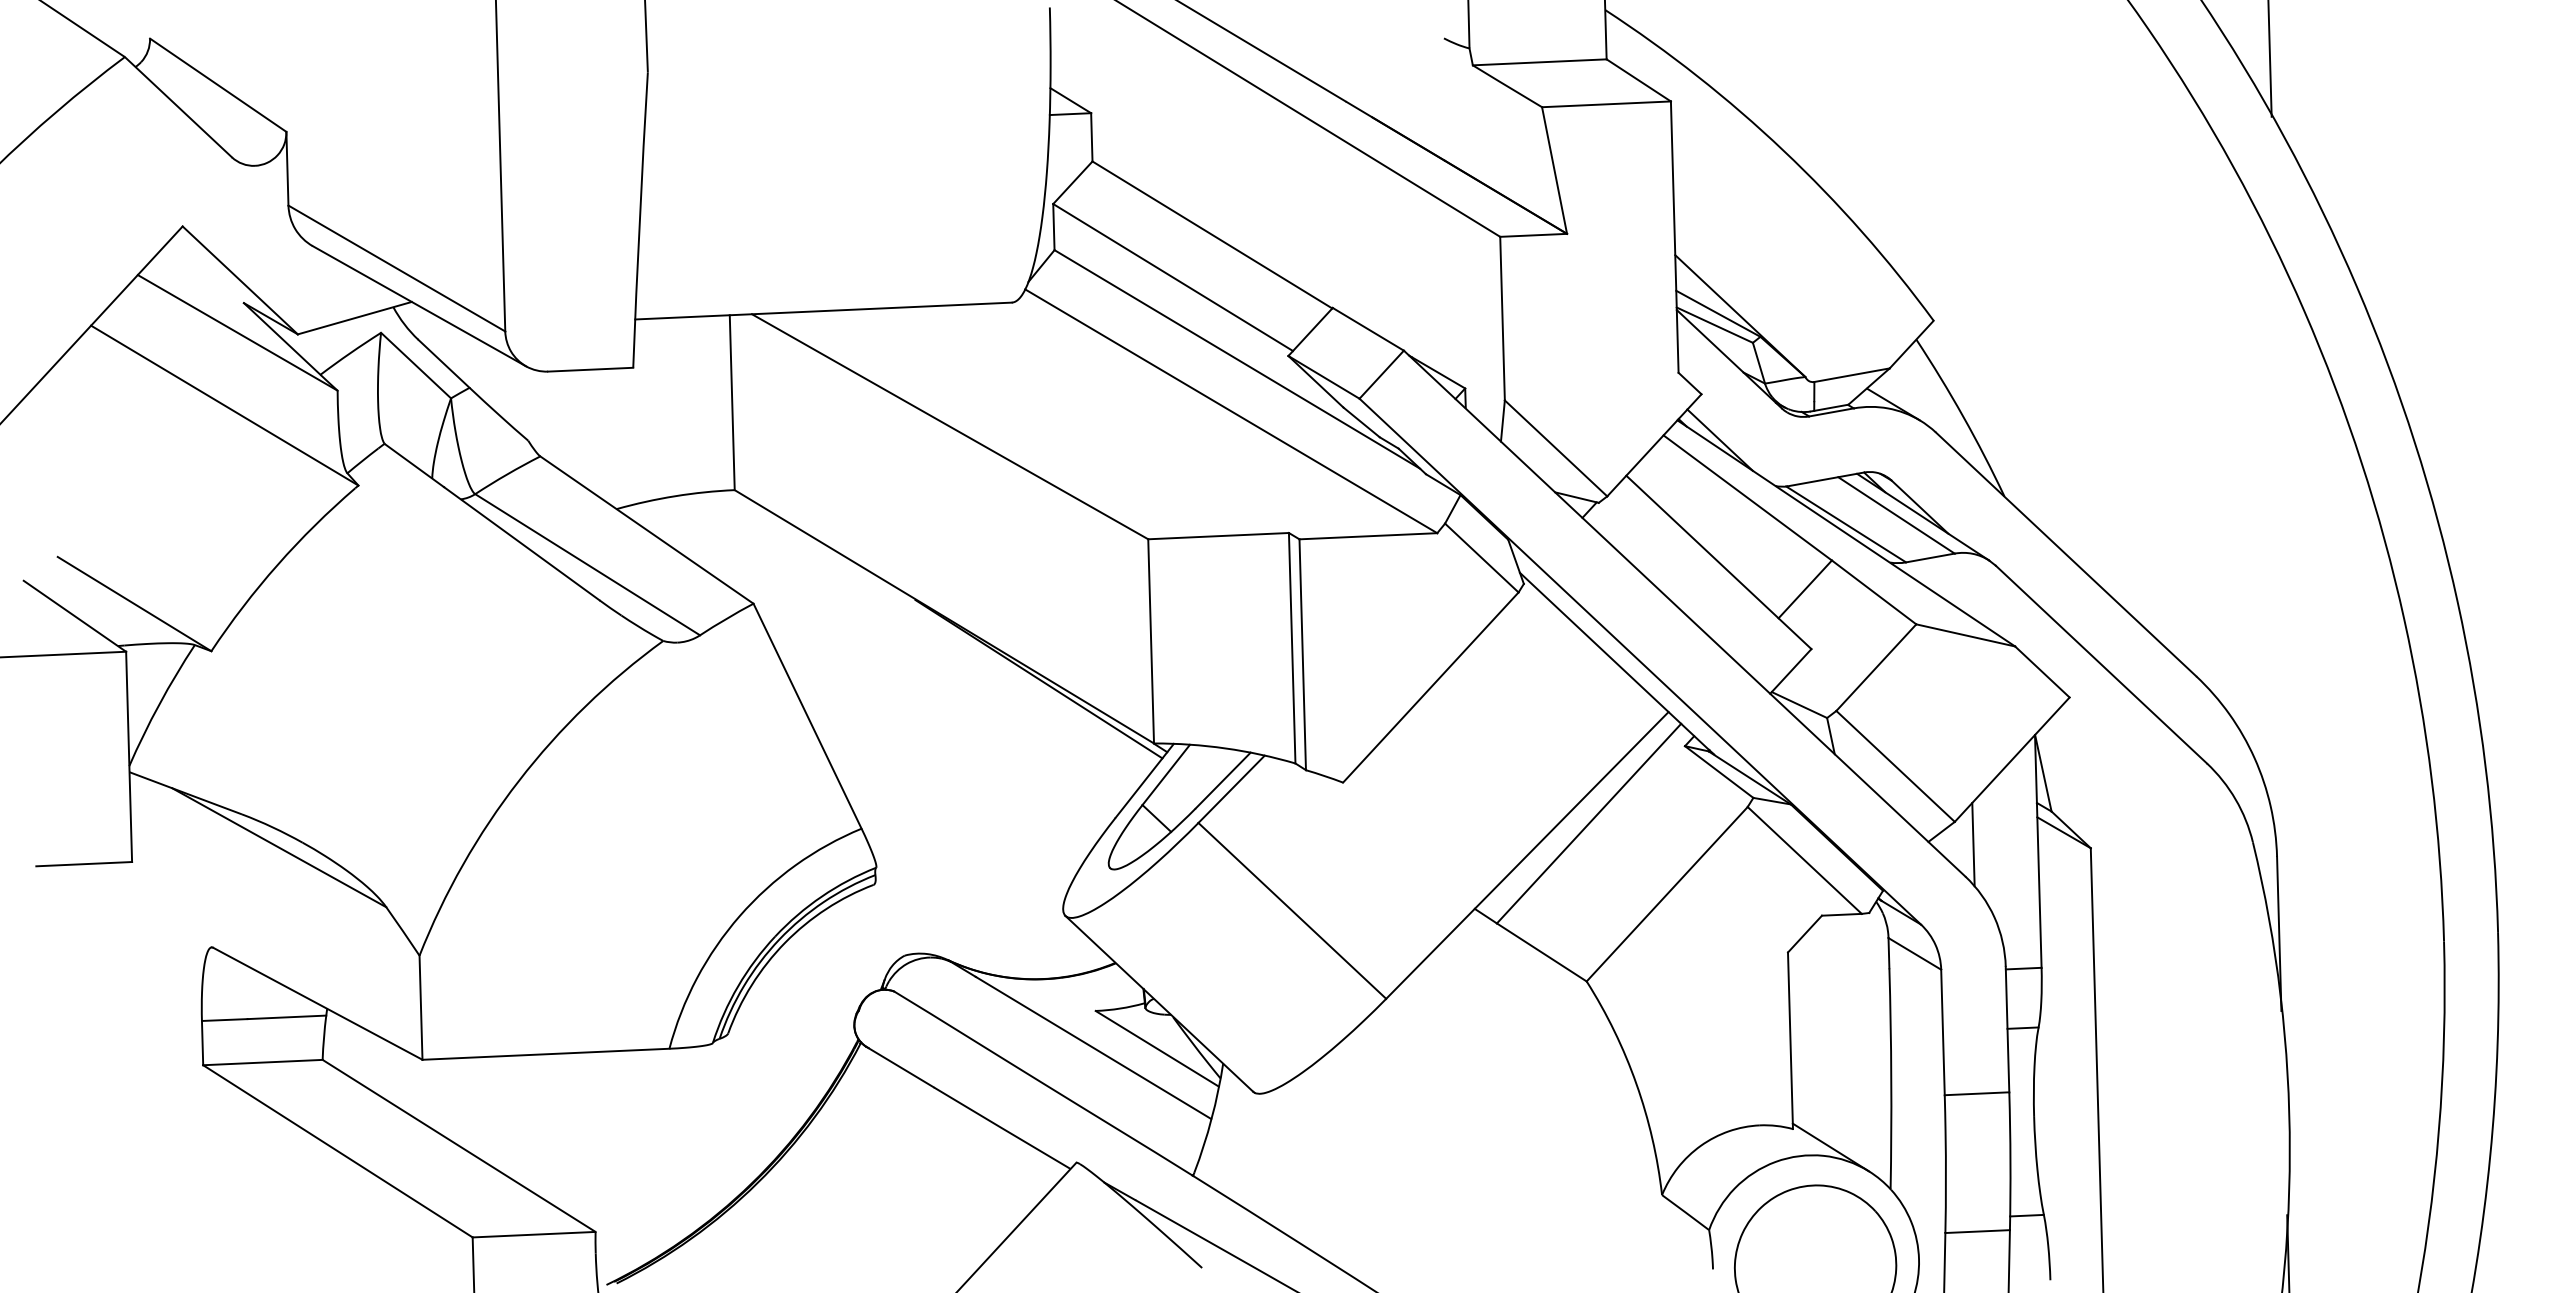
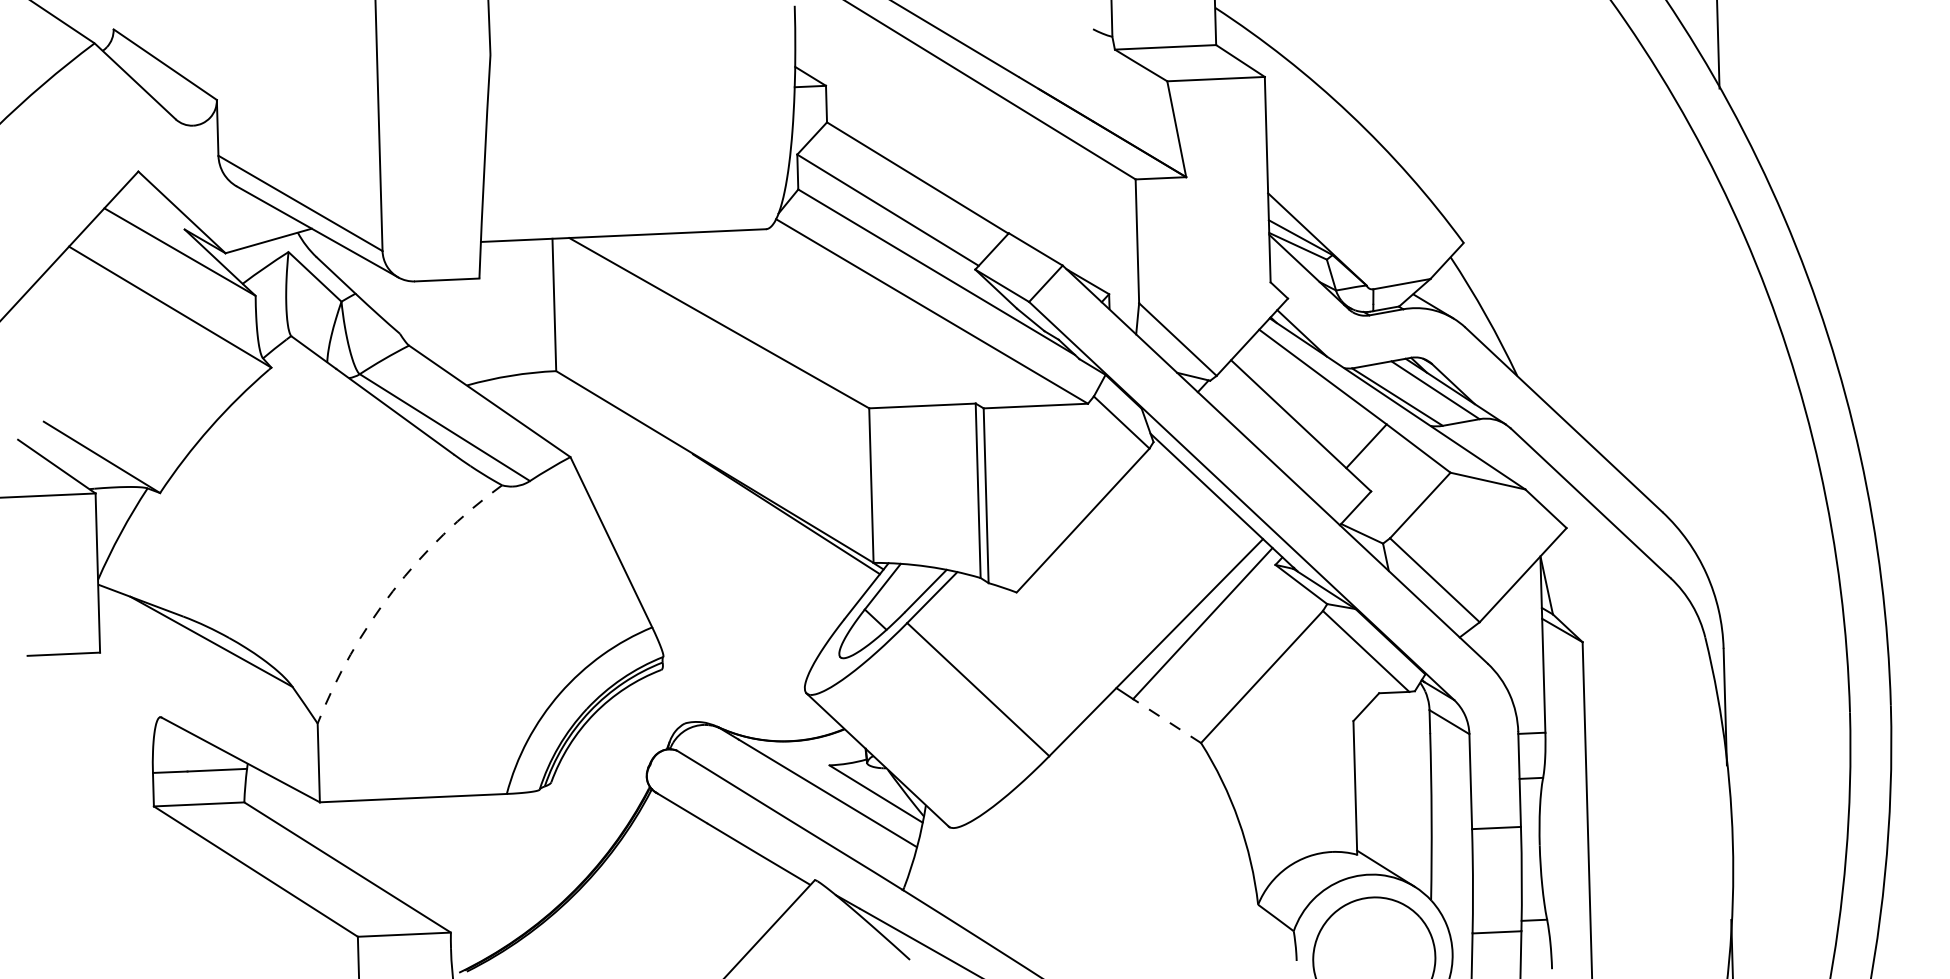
arc: (518, 780) -> (392, 590), solid -> dashed
line: (1973, 844) -> (1493, 639), removed
line: (1541, 952) -> (1166, 721), solid -> dashed

